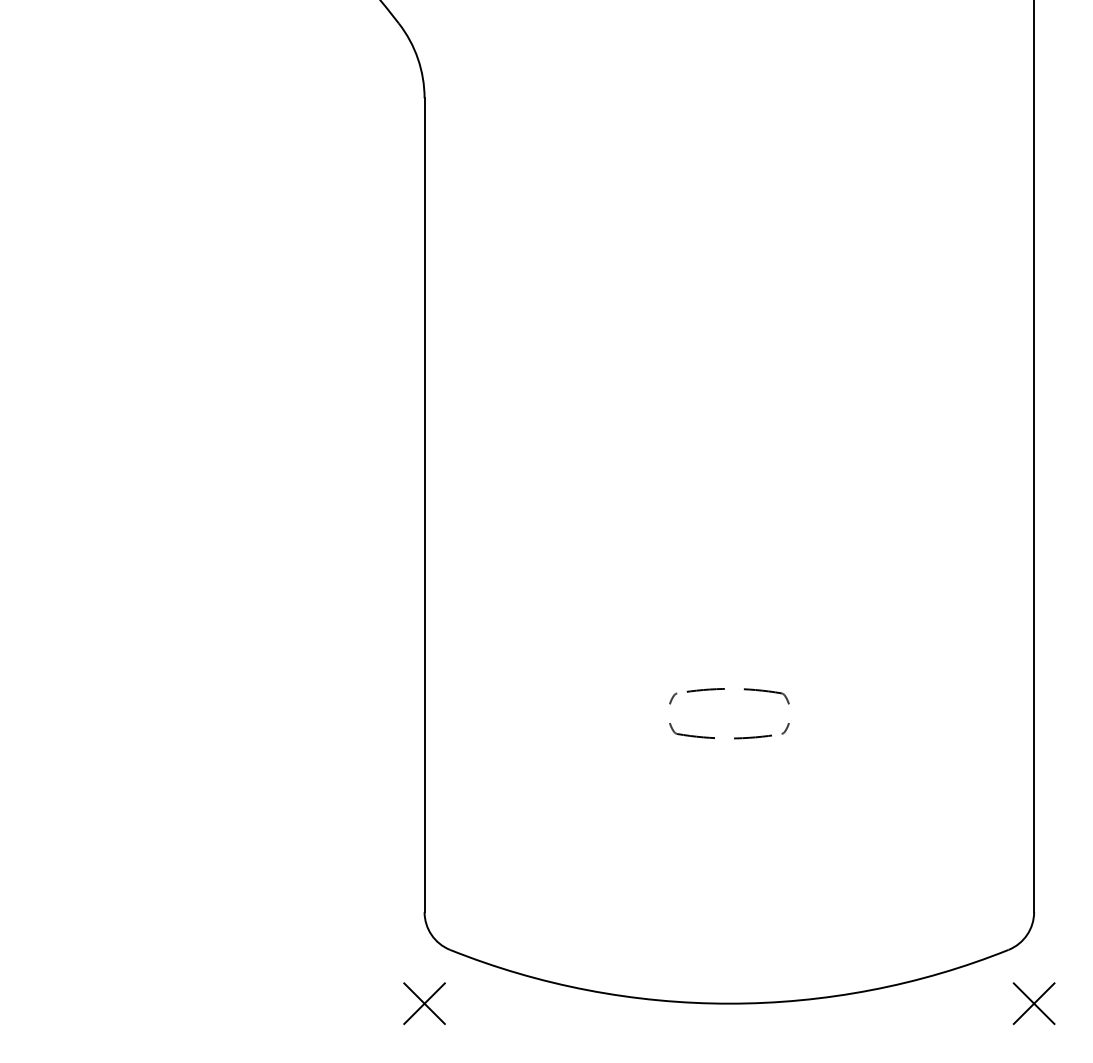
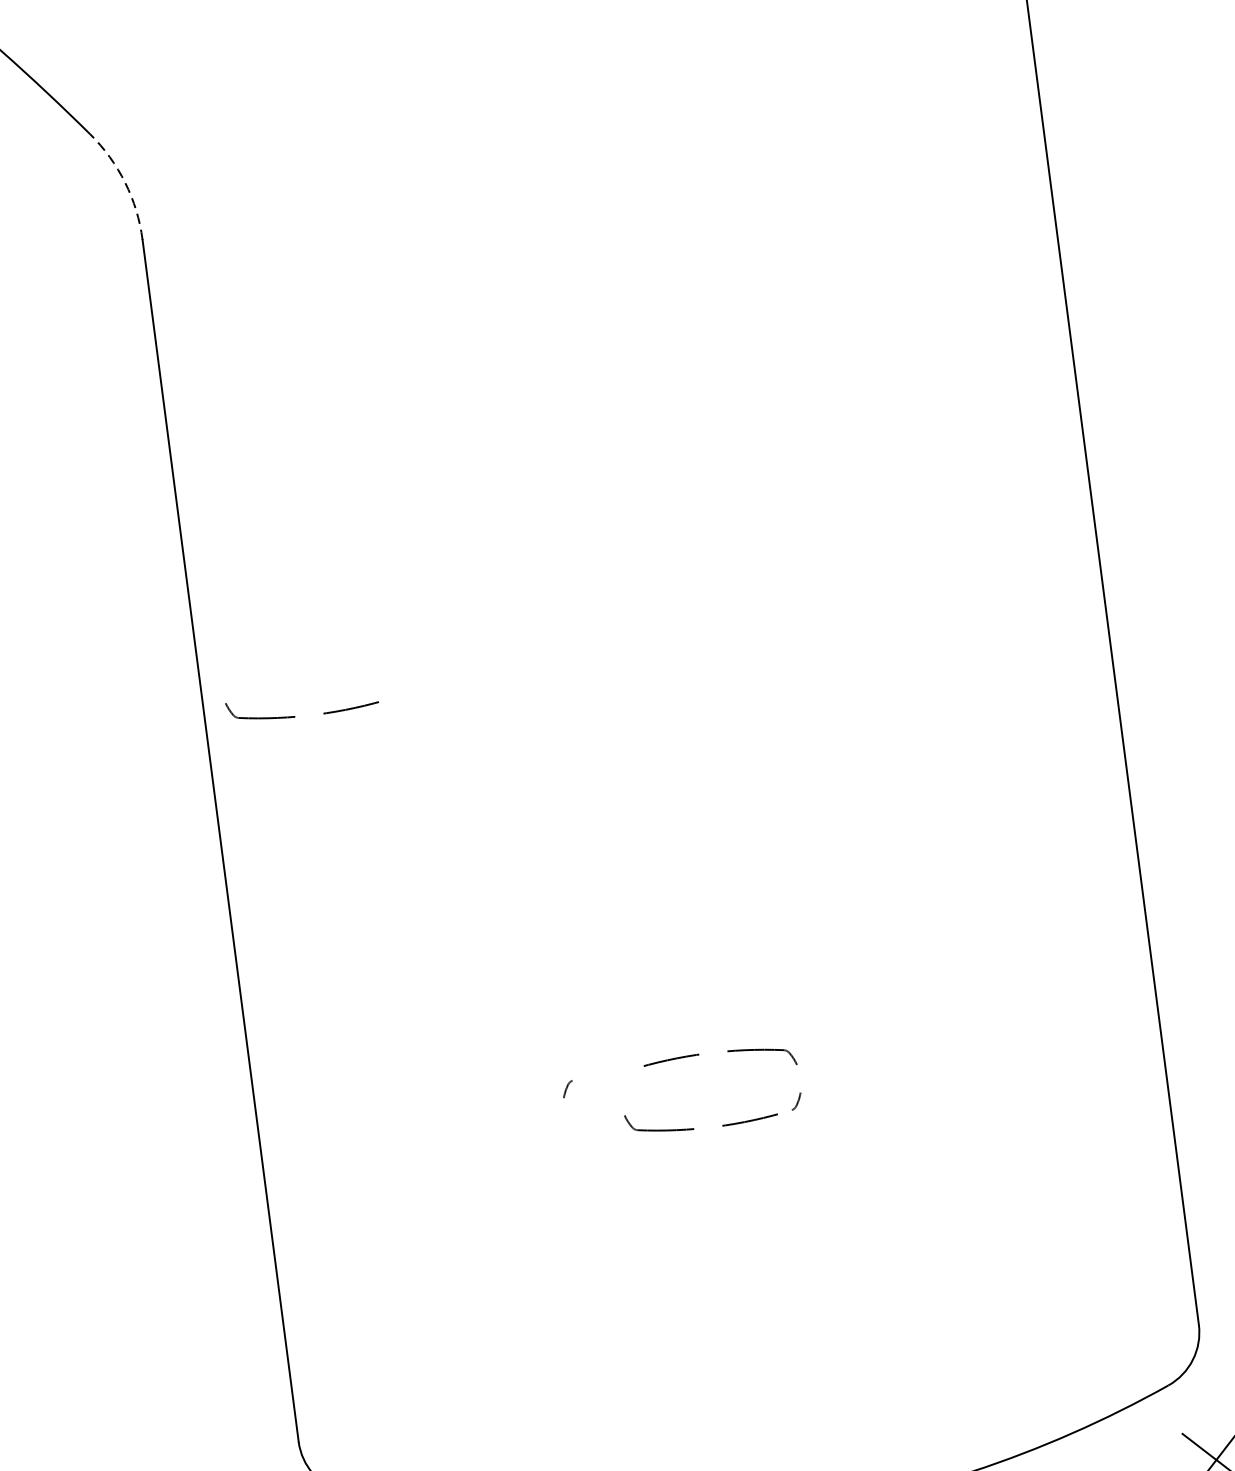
arc: (417, 58) -> (124, 182), solid -> dashed
part: (484, 428) -> (294, 716), added
part: (673, 698) -> (568, 1088), moved

